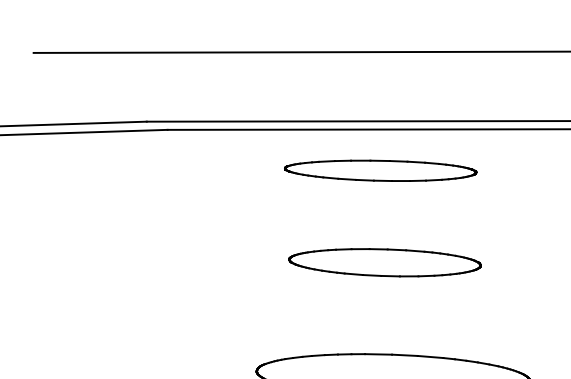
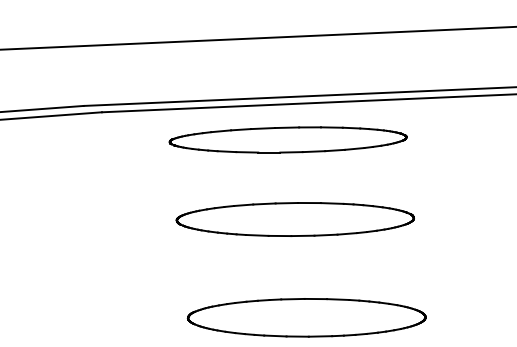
part: (379, 170) -> (287, 139), size x1.43
part: (384, 262) -> (294, 219), size x1.43

